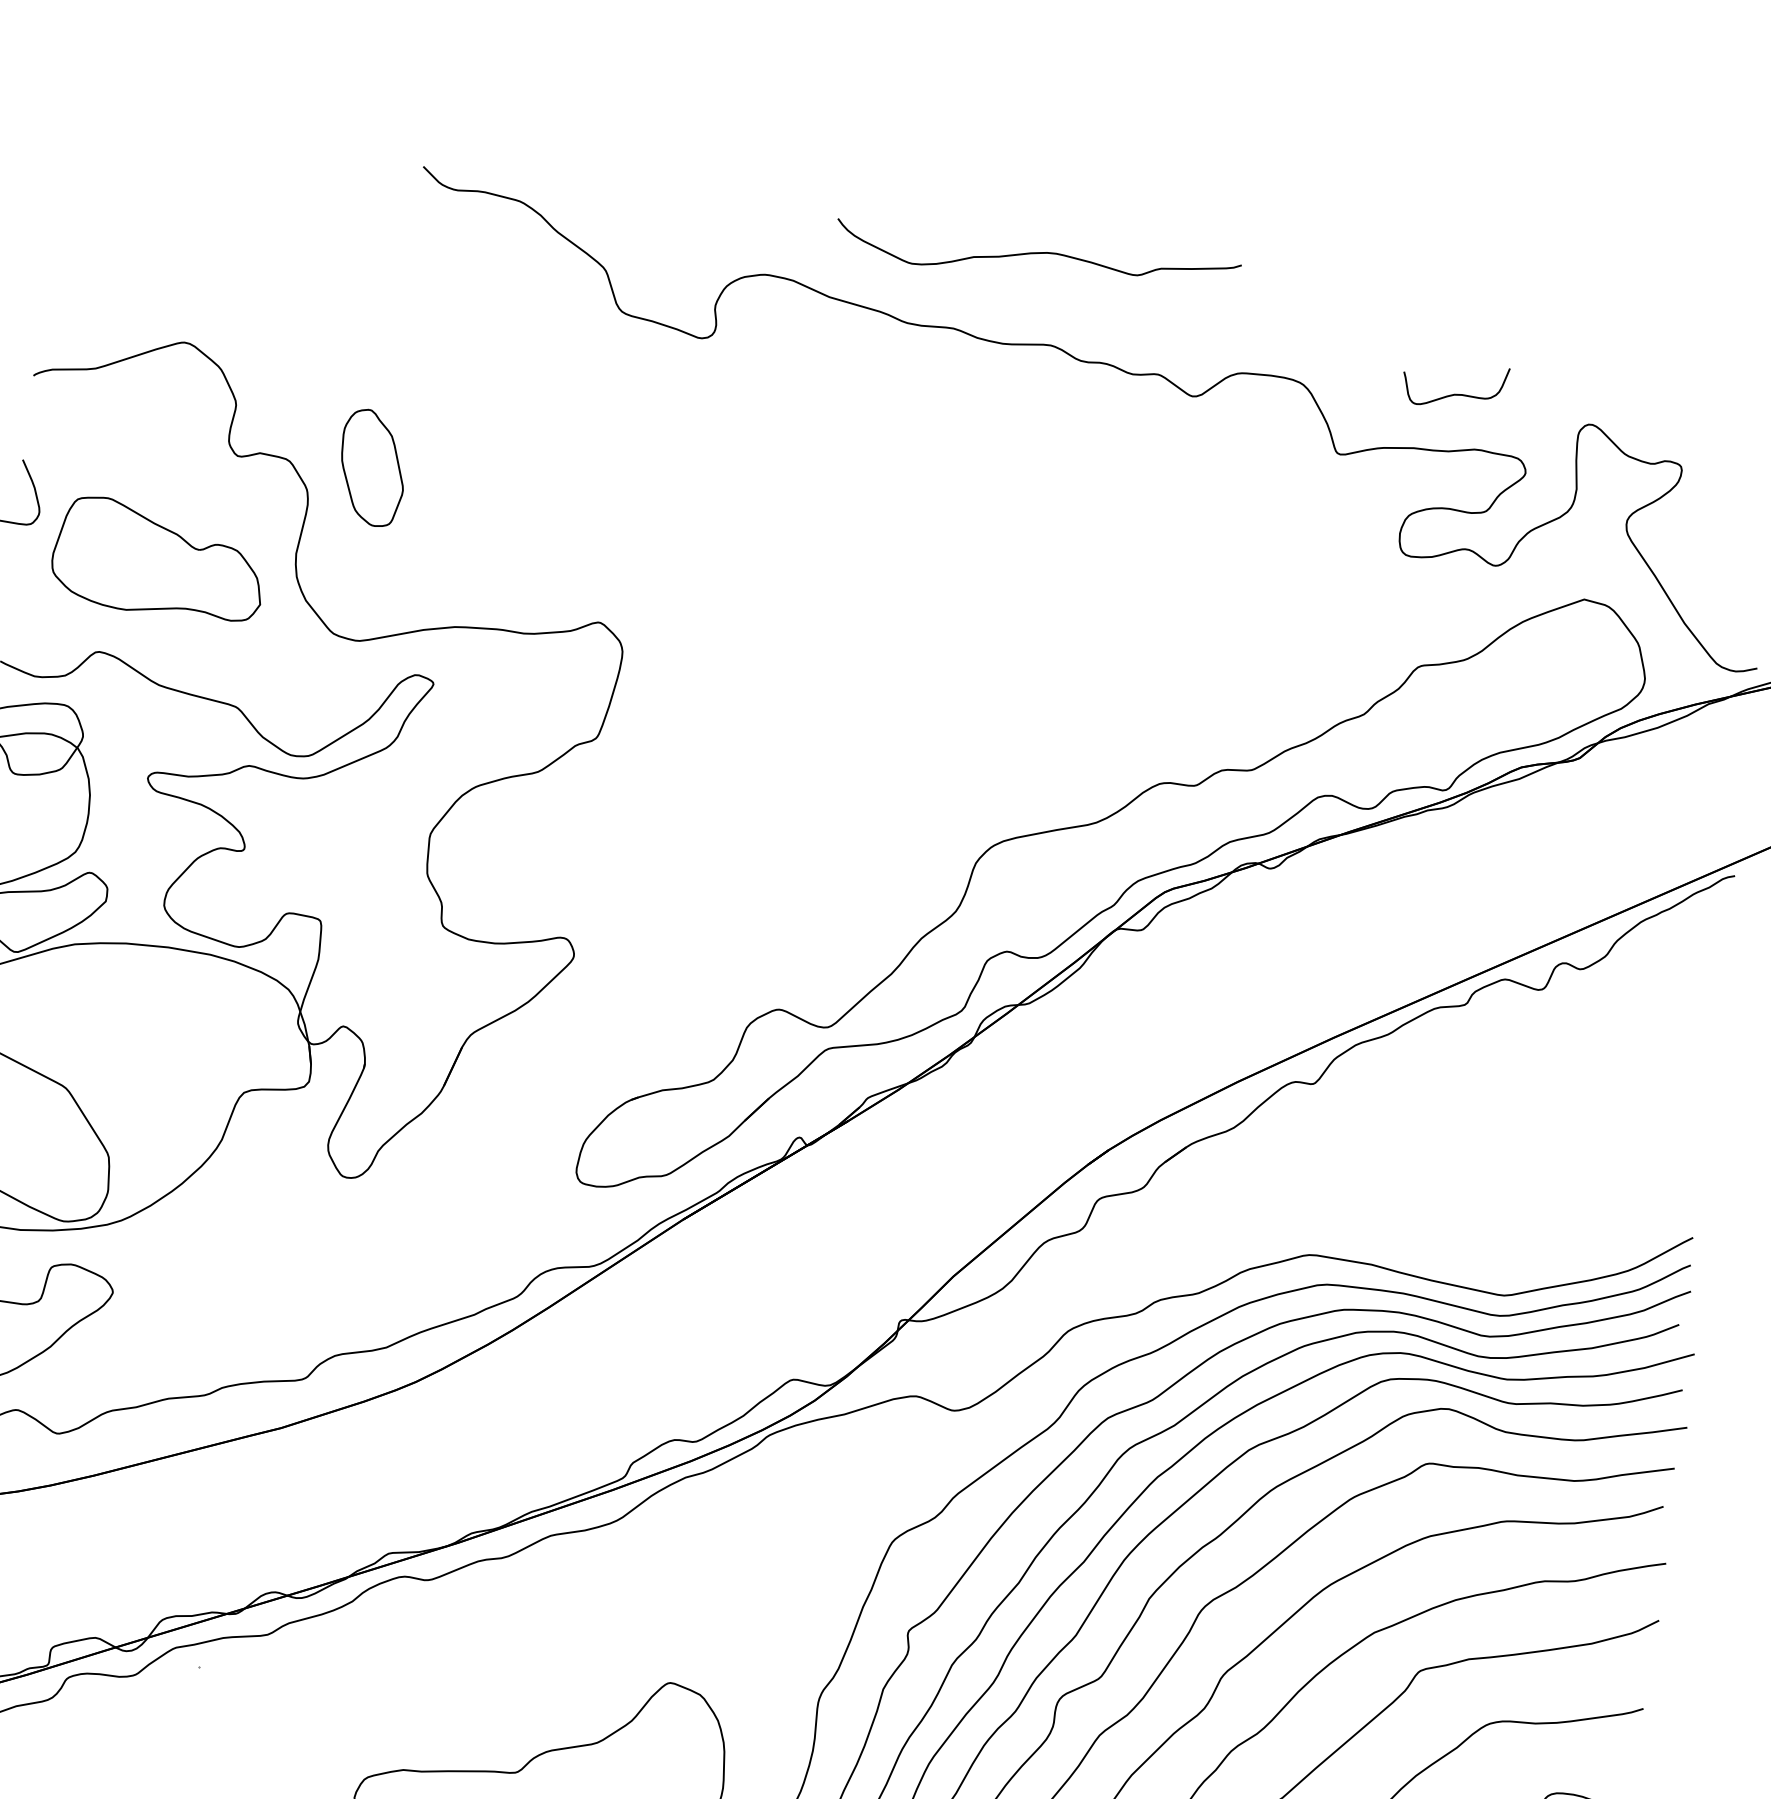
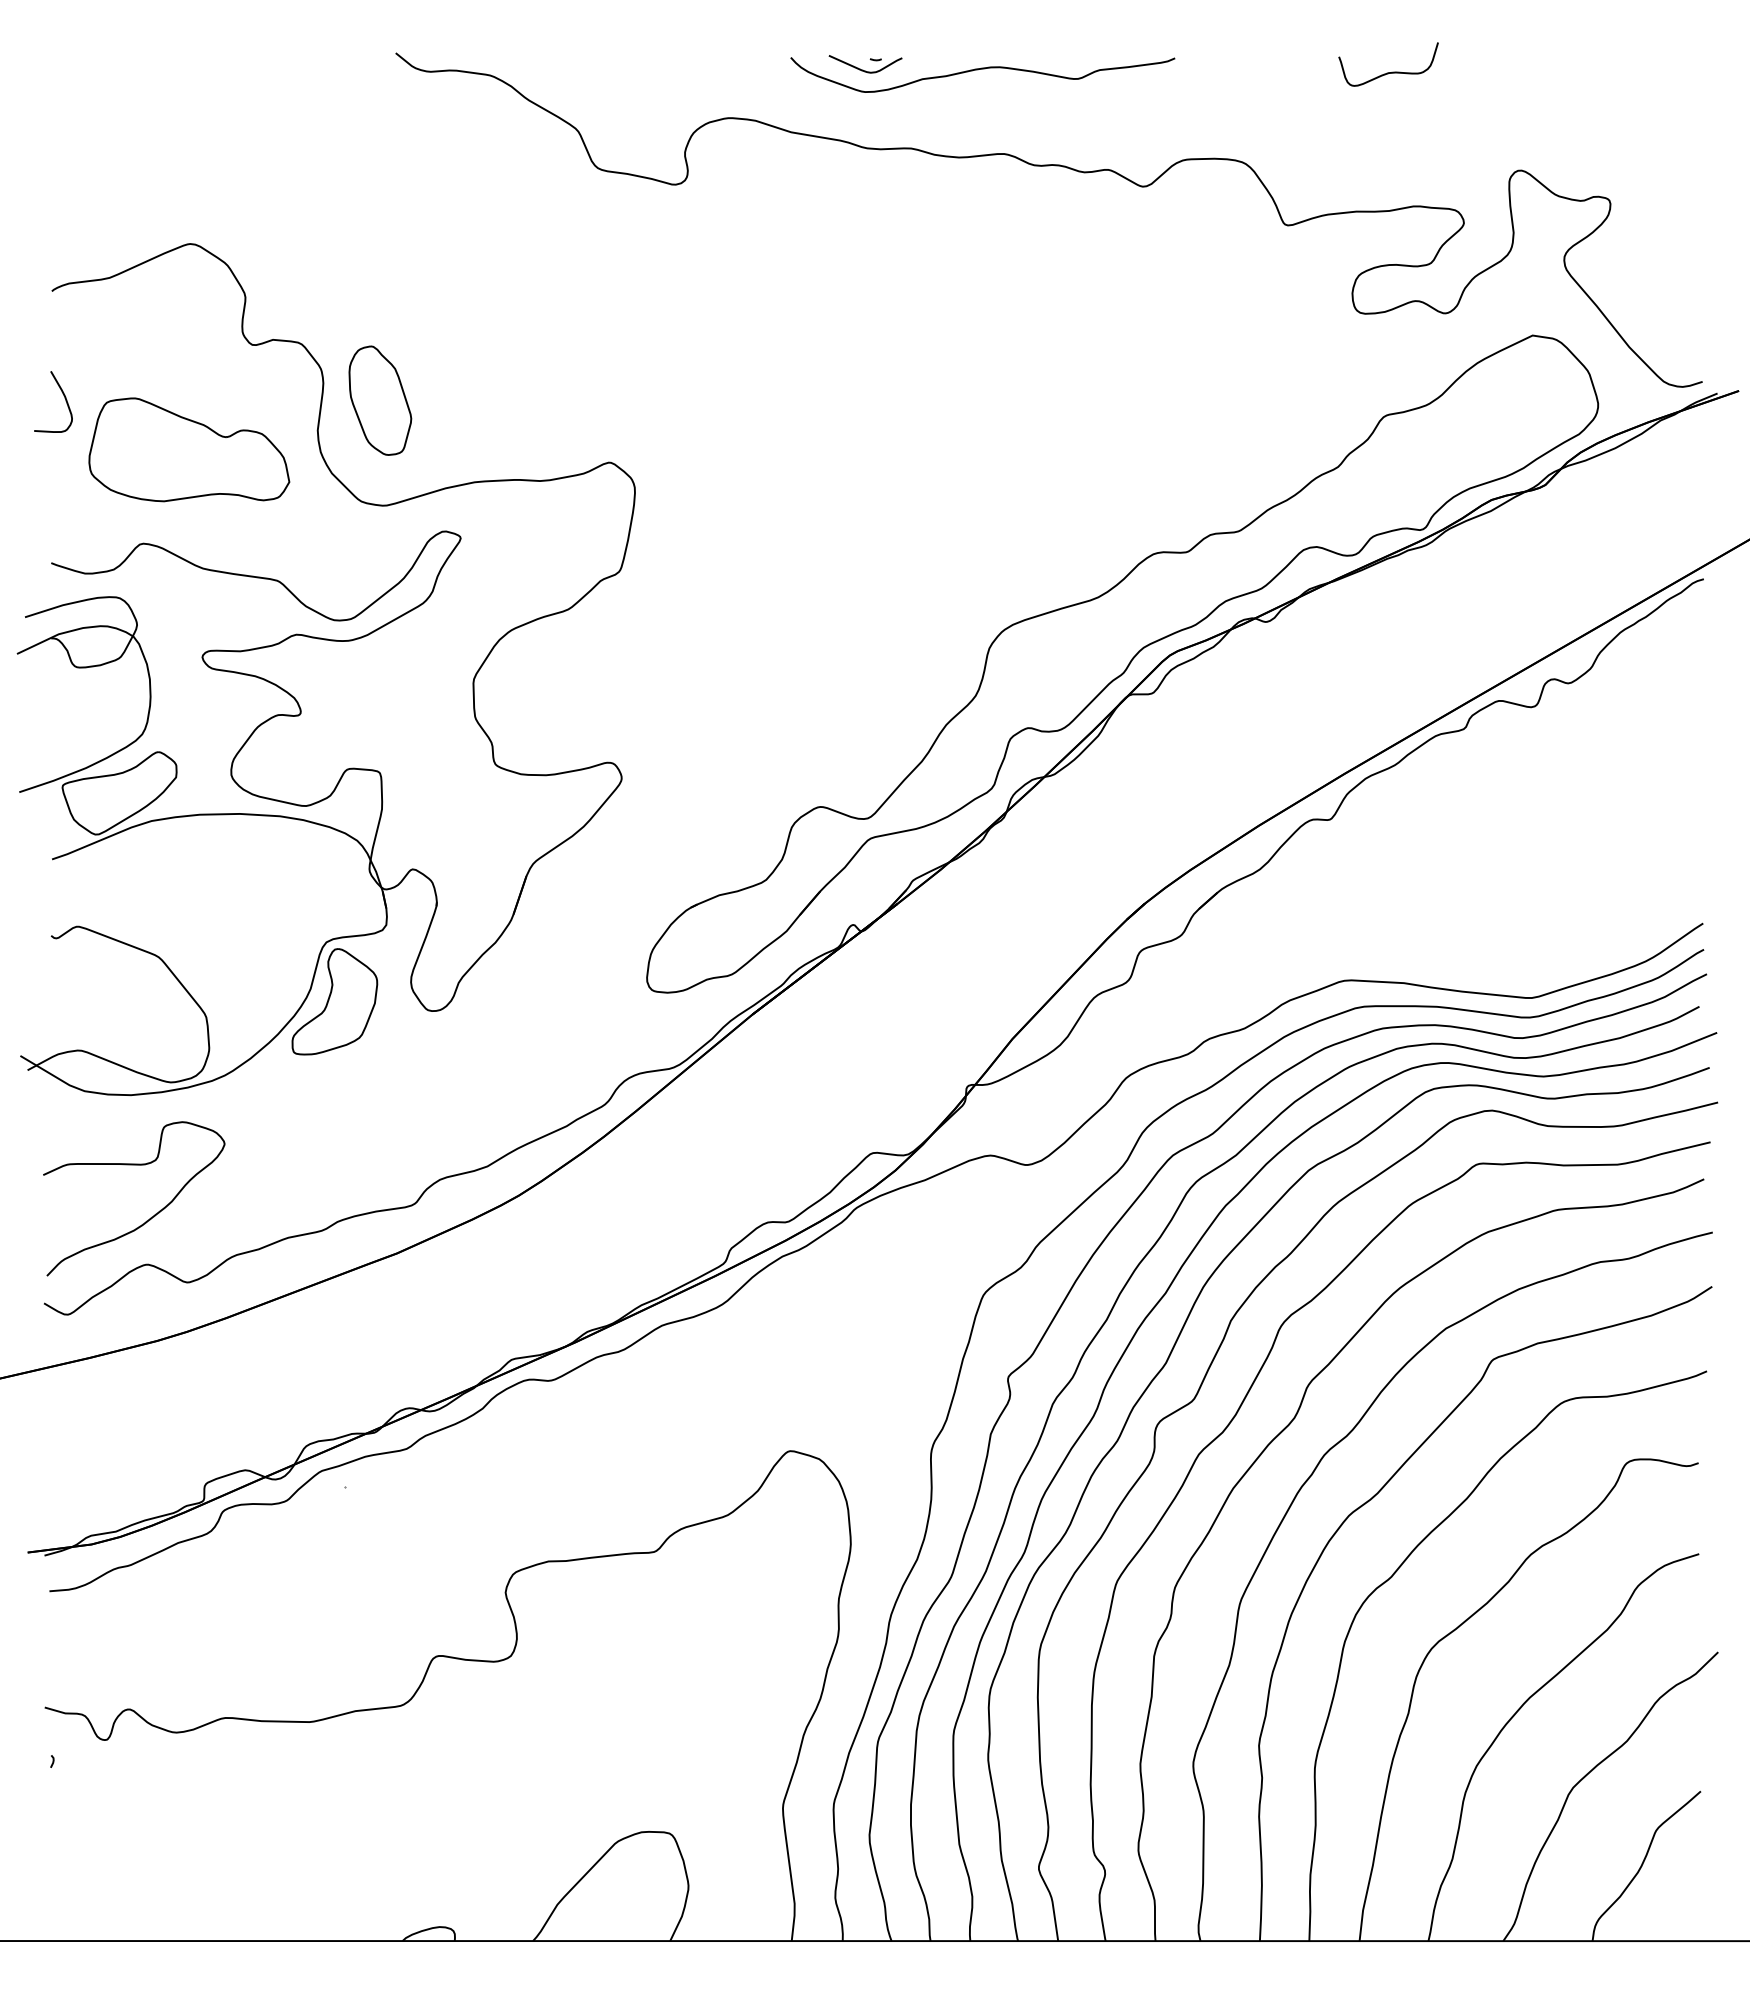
part: (915, 234) -> (865, 64), added
curve: (1454, 394) -> (1388, 72), moved
part: (372, 467) -> (380, 400), moved
part: (245, 1155) -> (334, 1001), added

